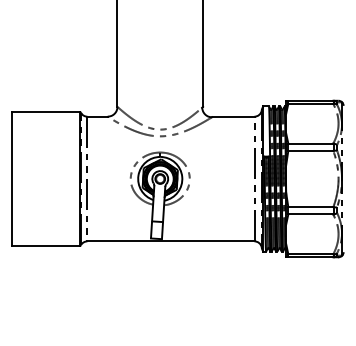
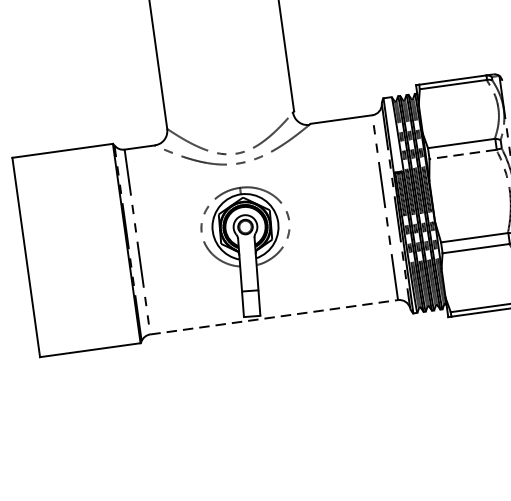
line: (310, 150) -> (462, 153), solid -> dashed
line: (170, 241) -> (273, 317), solid -> dashed

